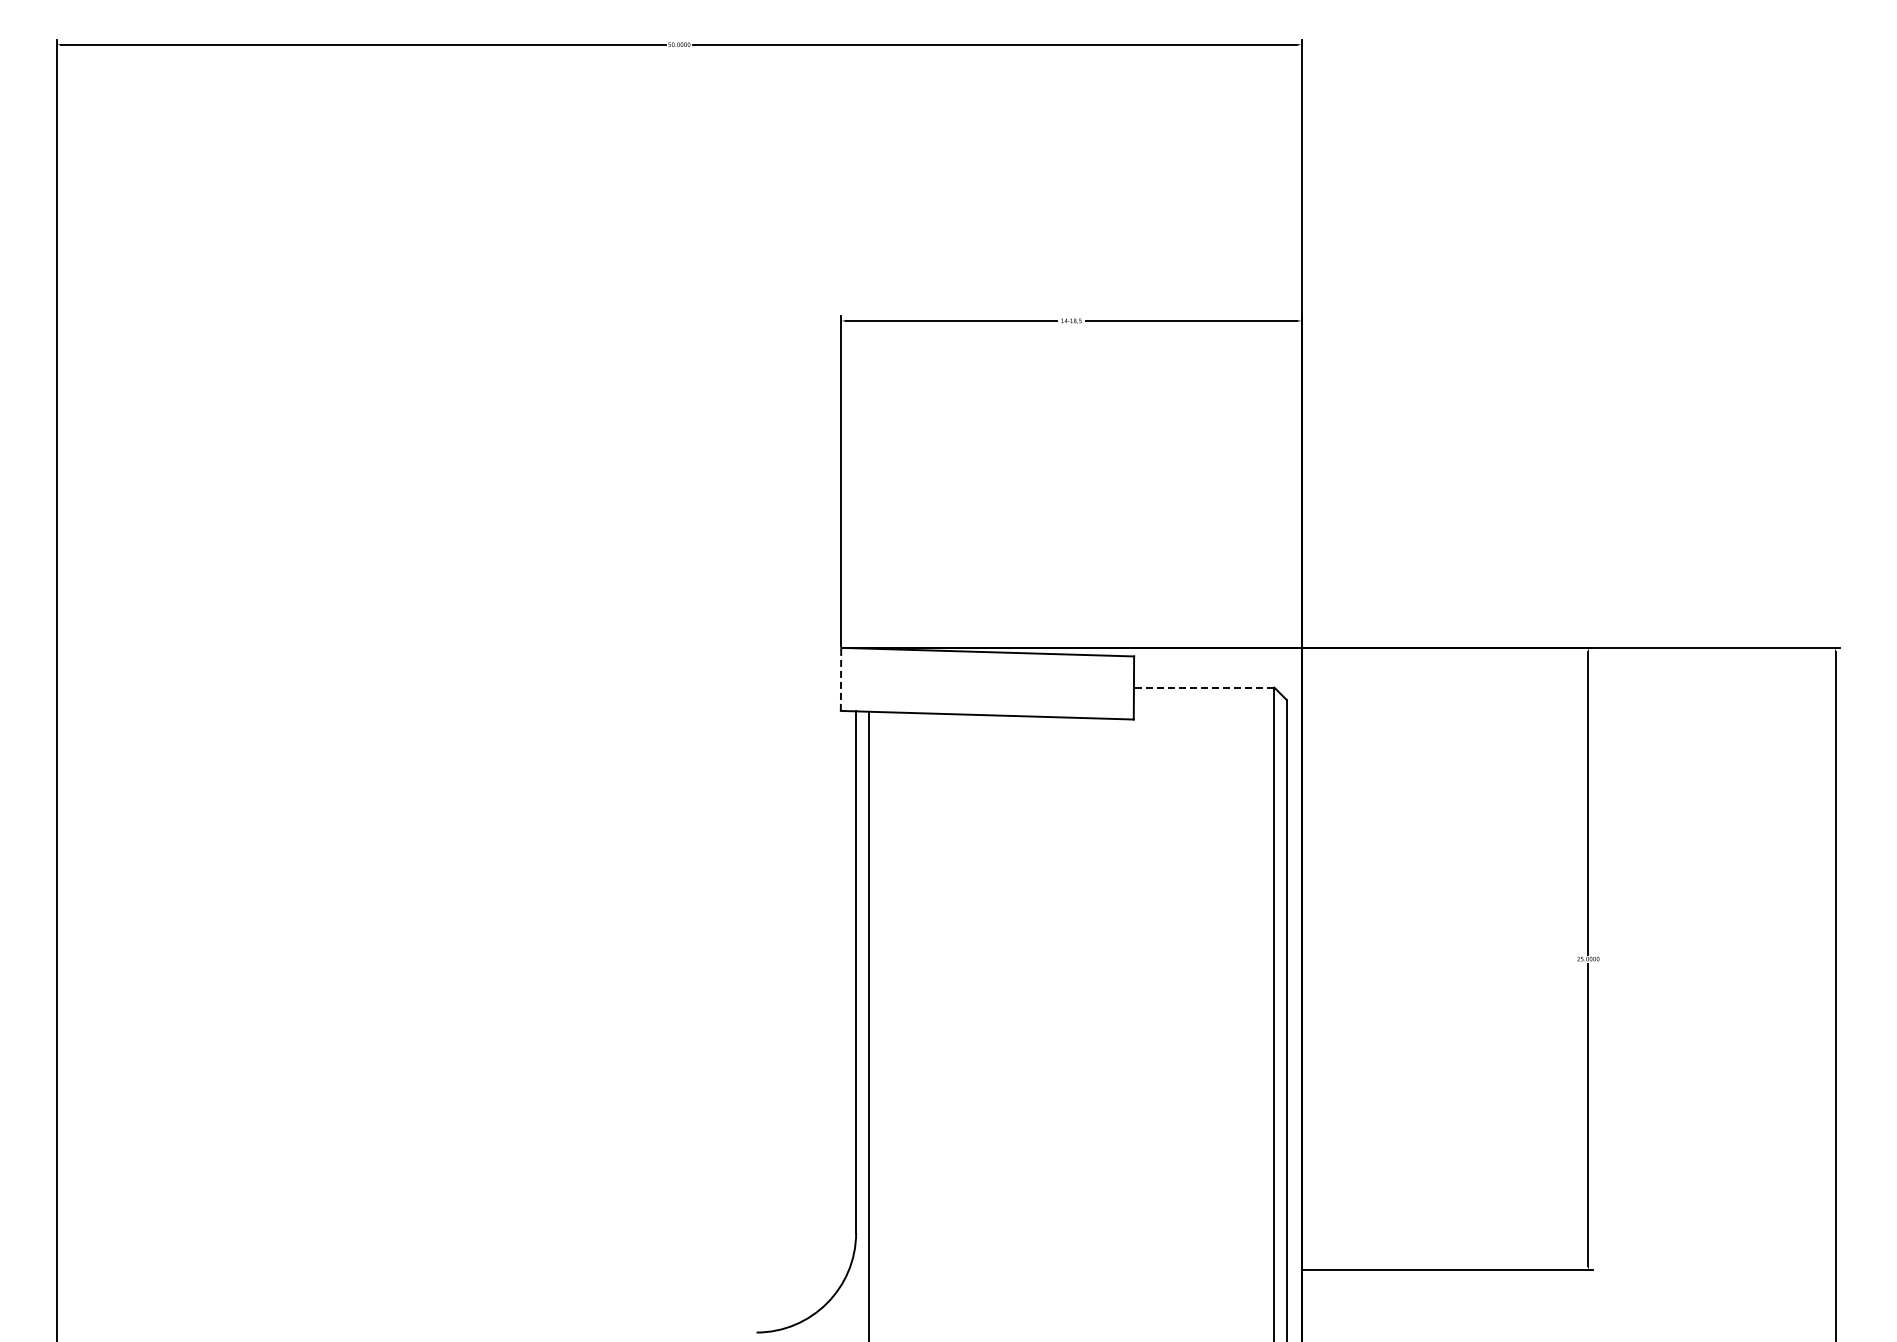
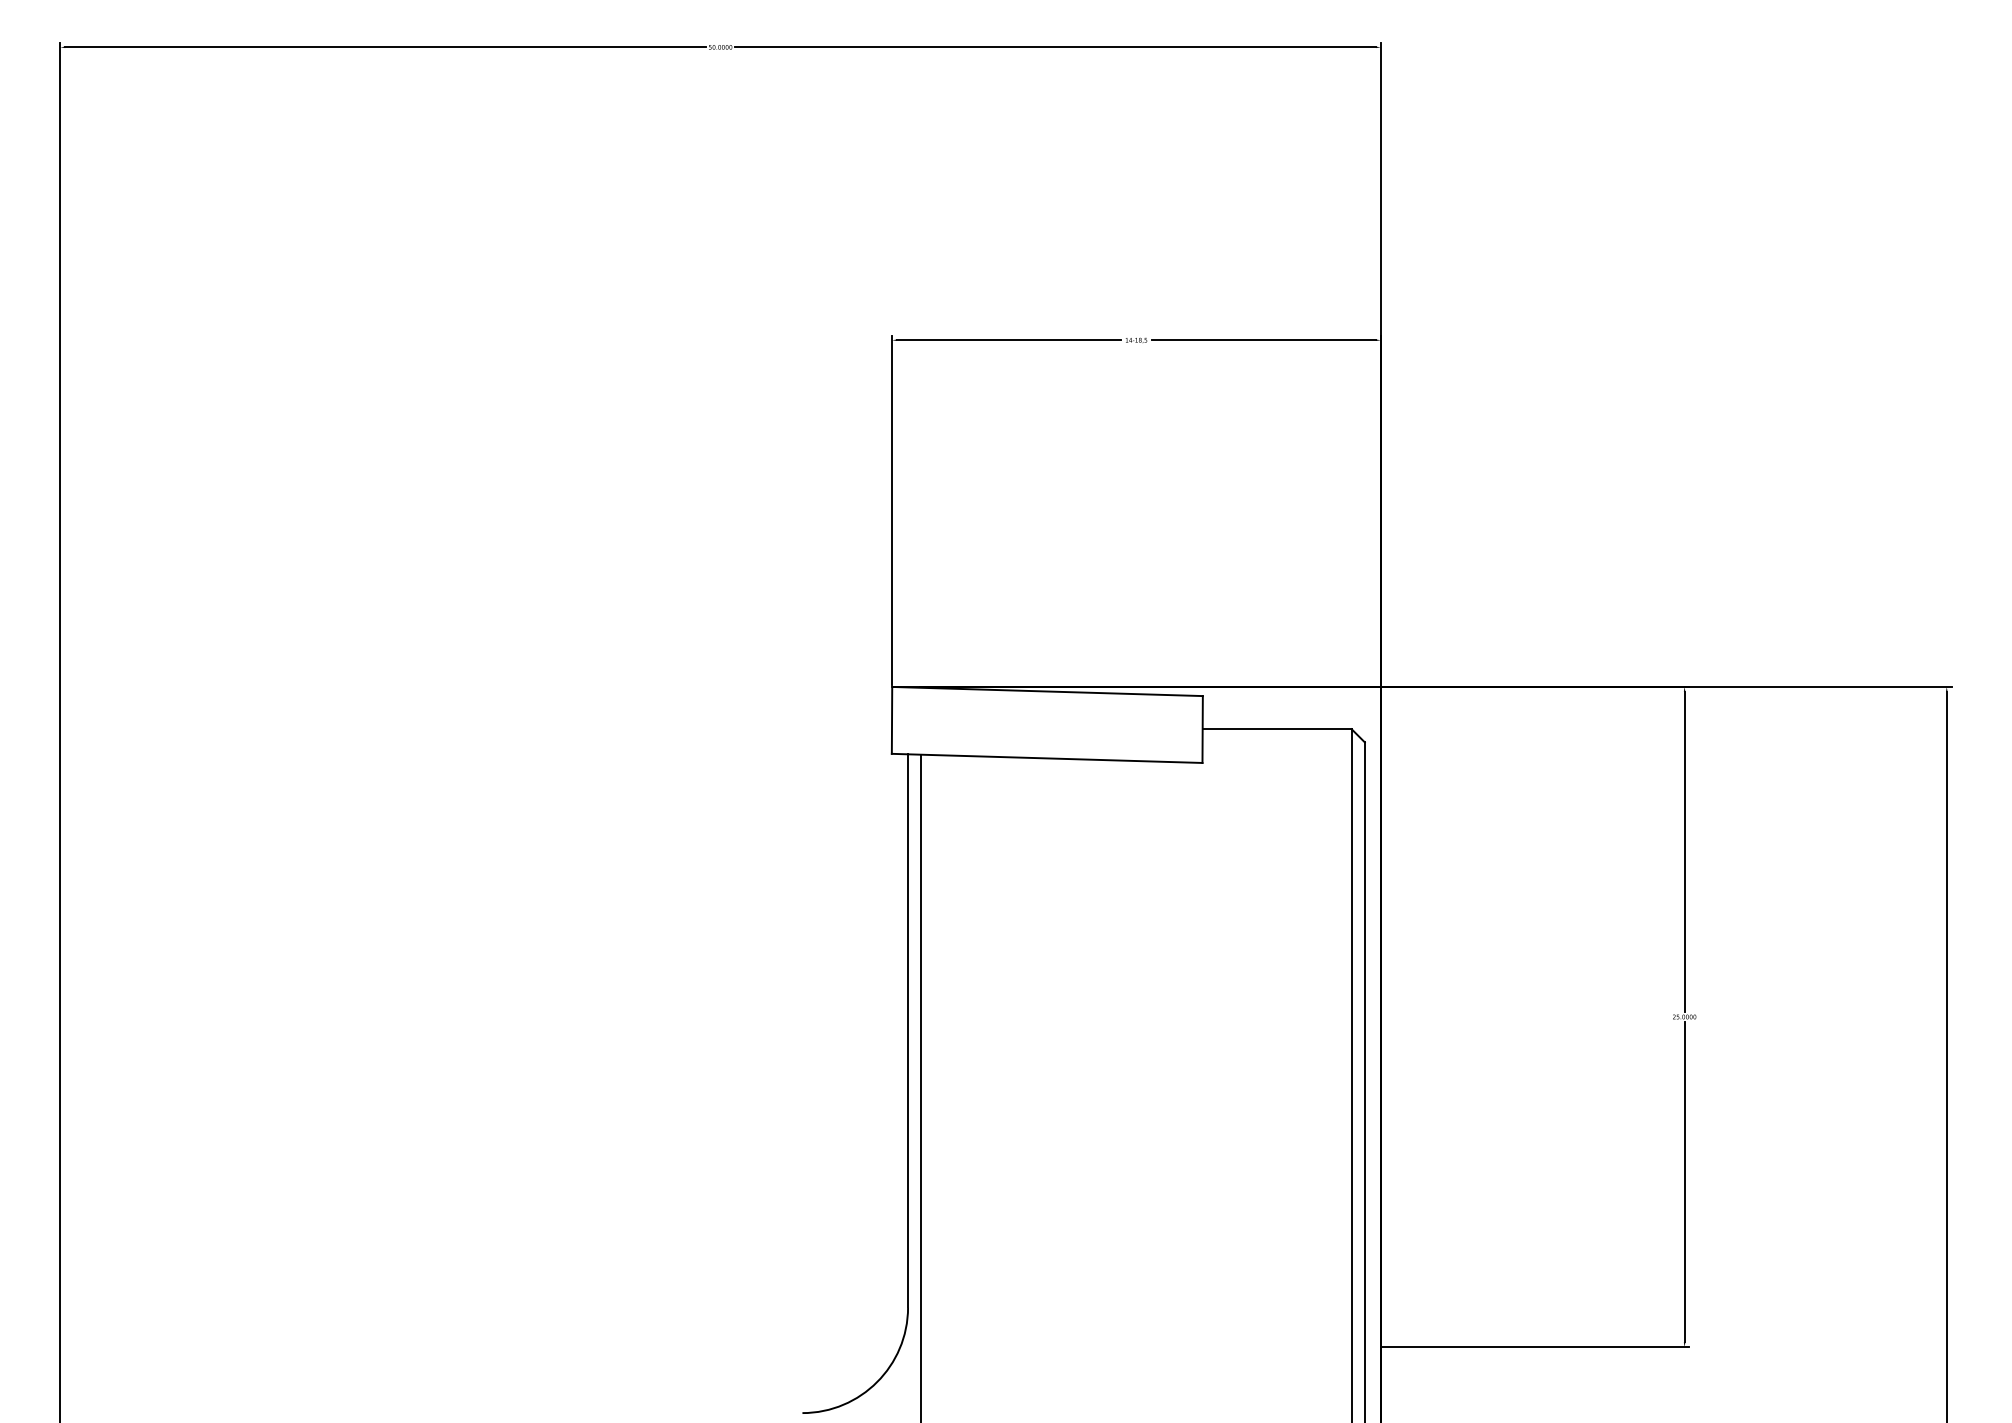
line: (841, 679) -> (892, 720), dashed -> solid
line: (1203, 687) -> (1276, 728), dashed -> solid

